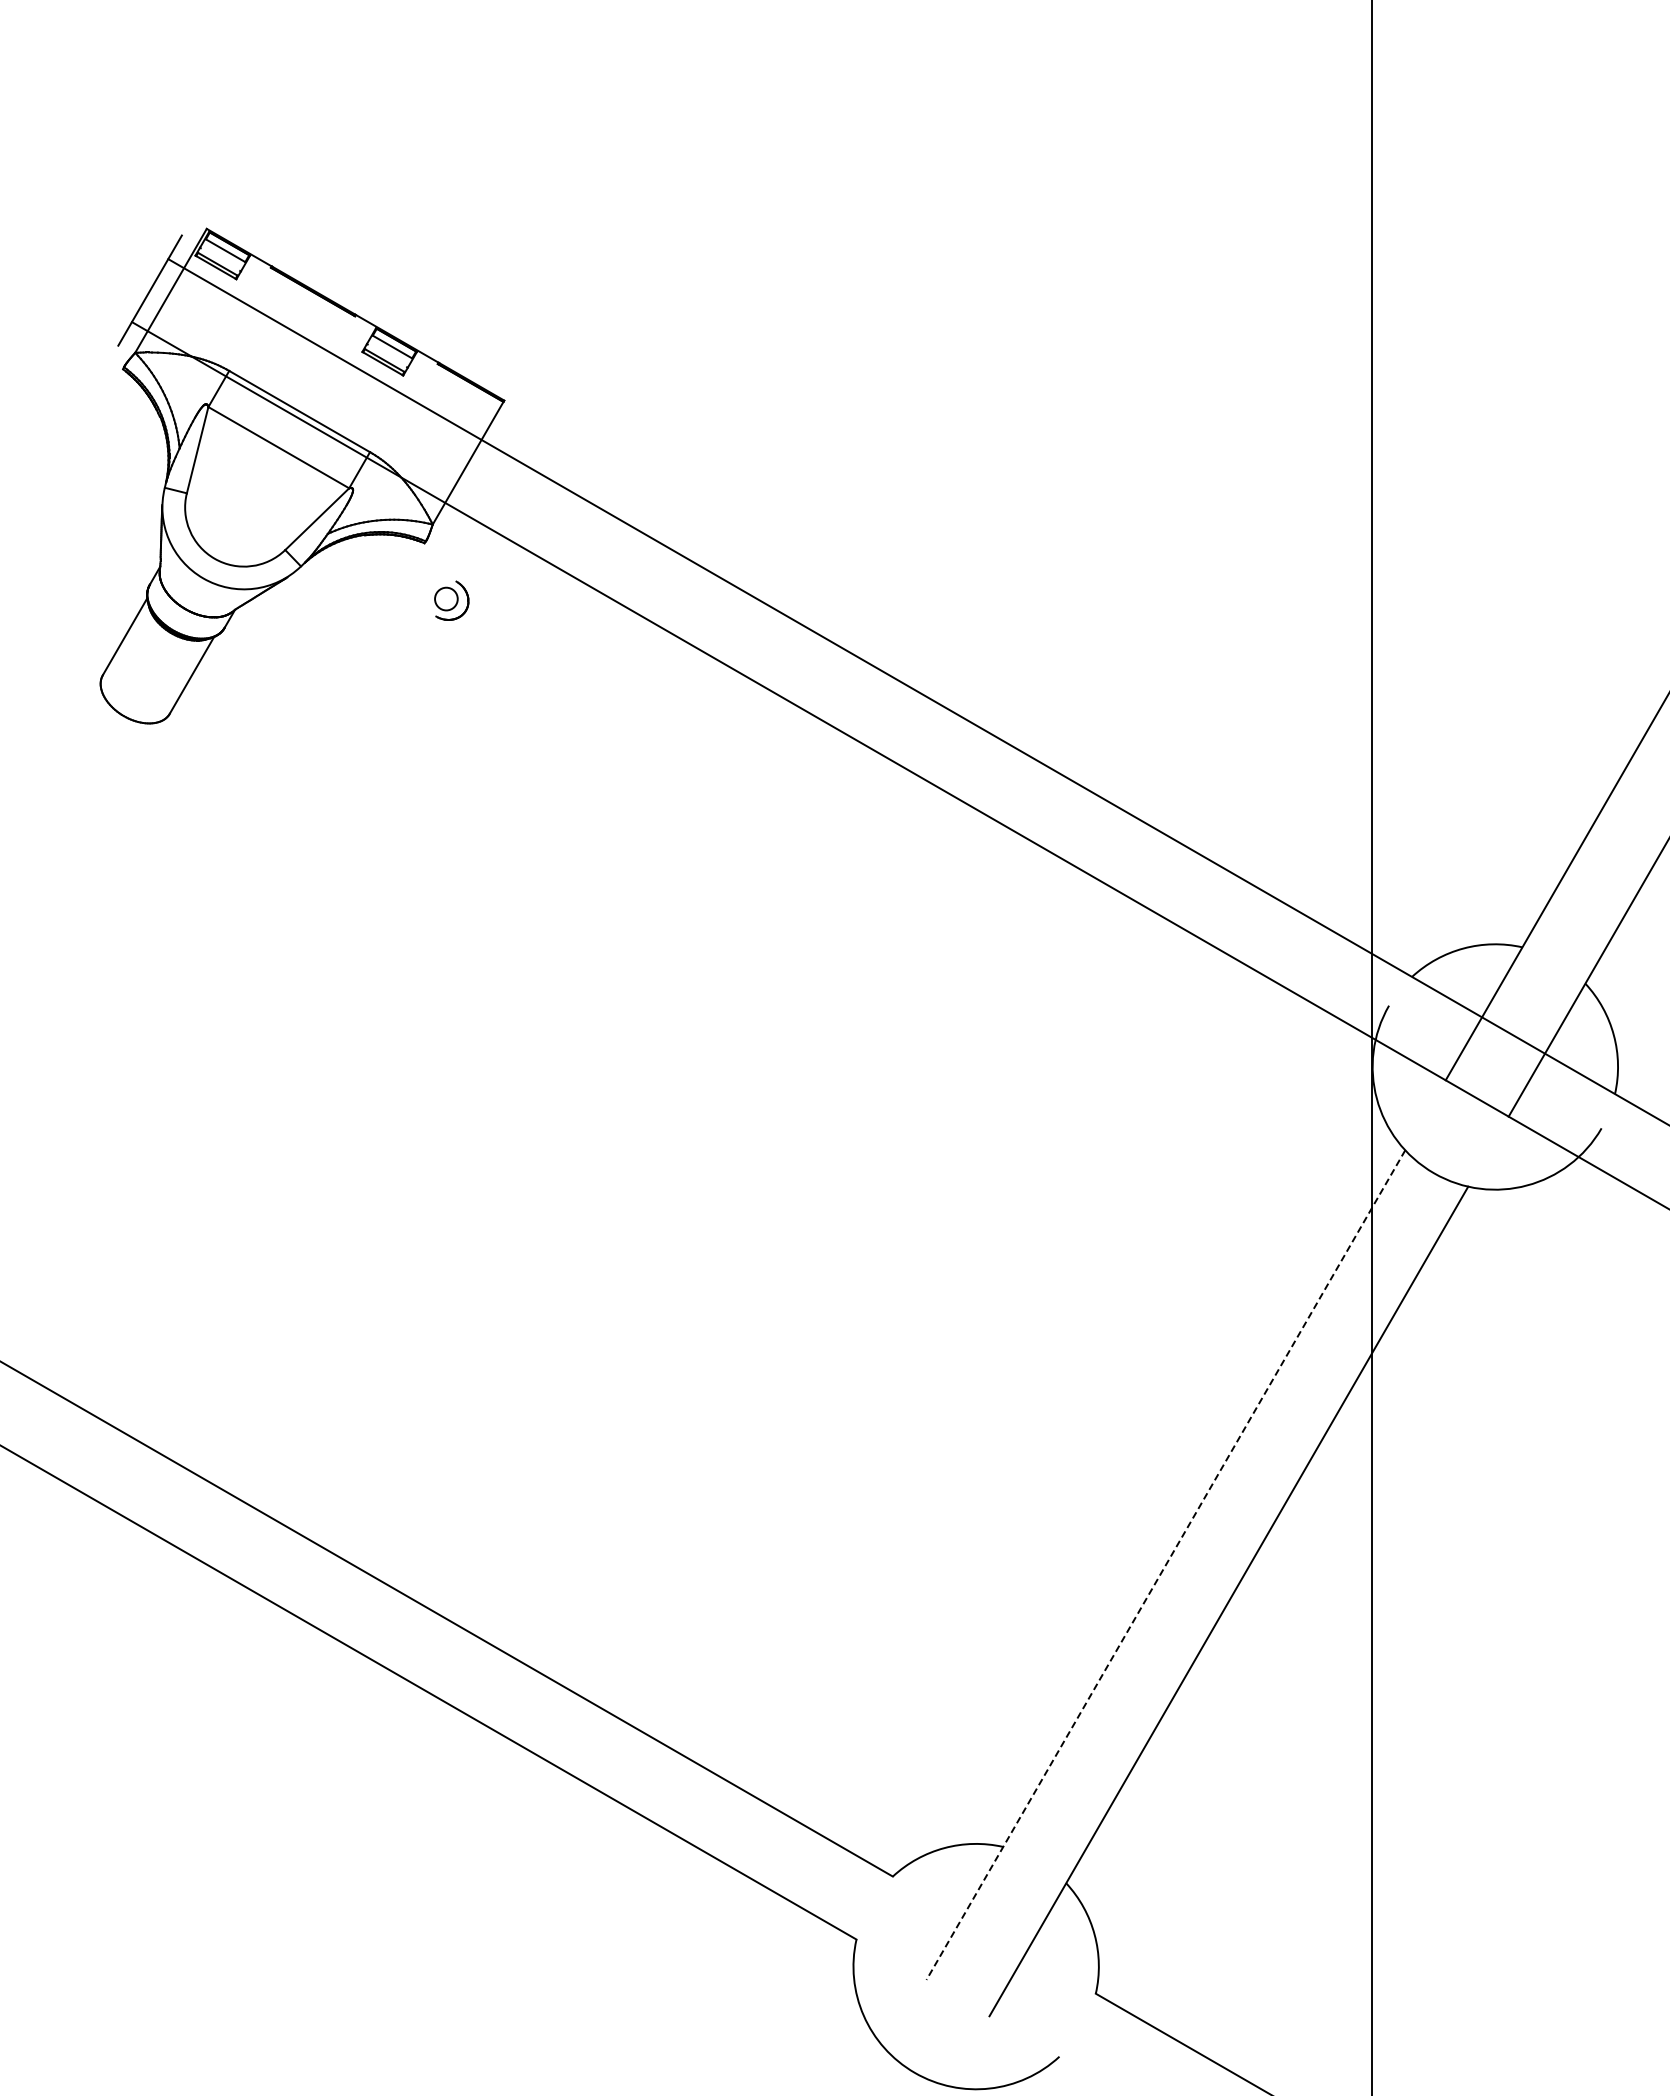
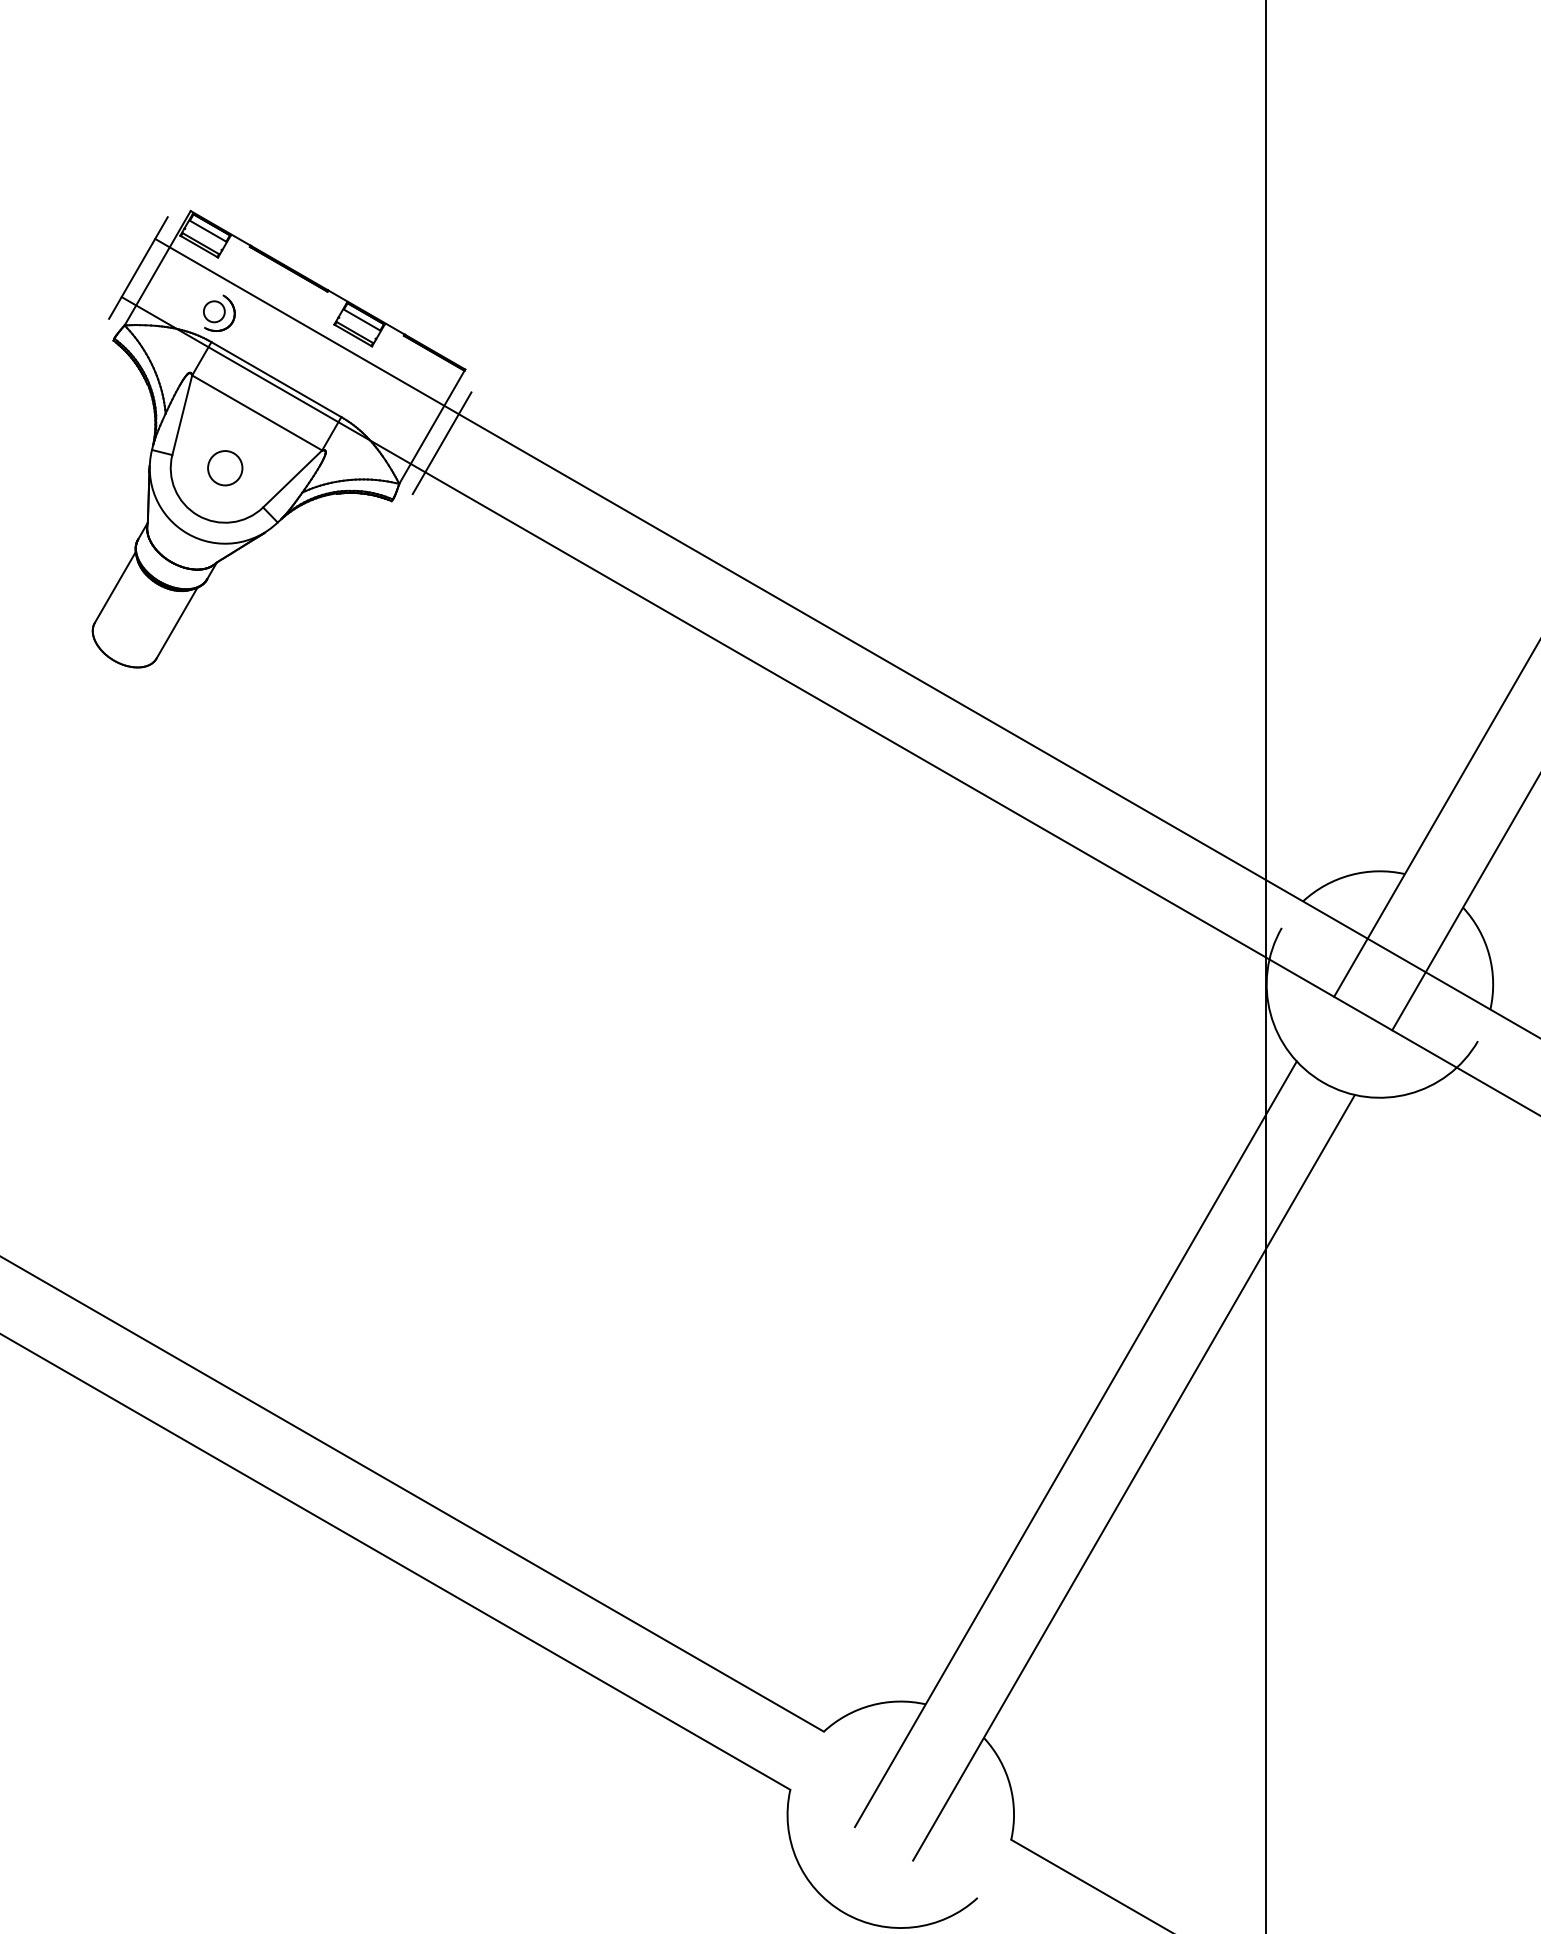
line: (478, 480) -> (441, 443), added
circle: (243, 507) -> (224, 468), added
part: (451, 600) -> (219, 313), moved
line: (1165, 1565) -> (1075, 1444), dashed -> solid

